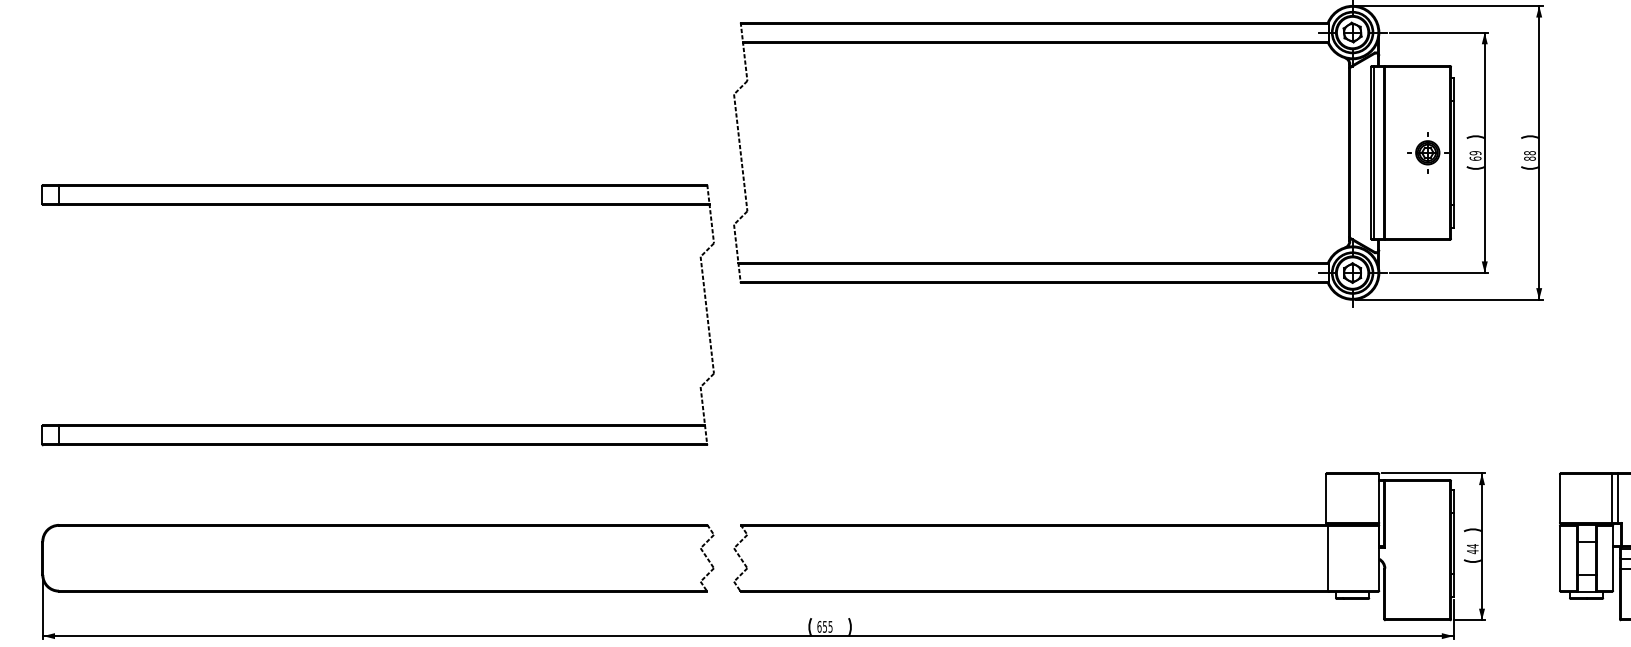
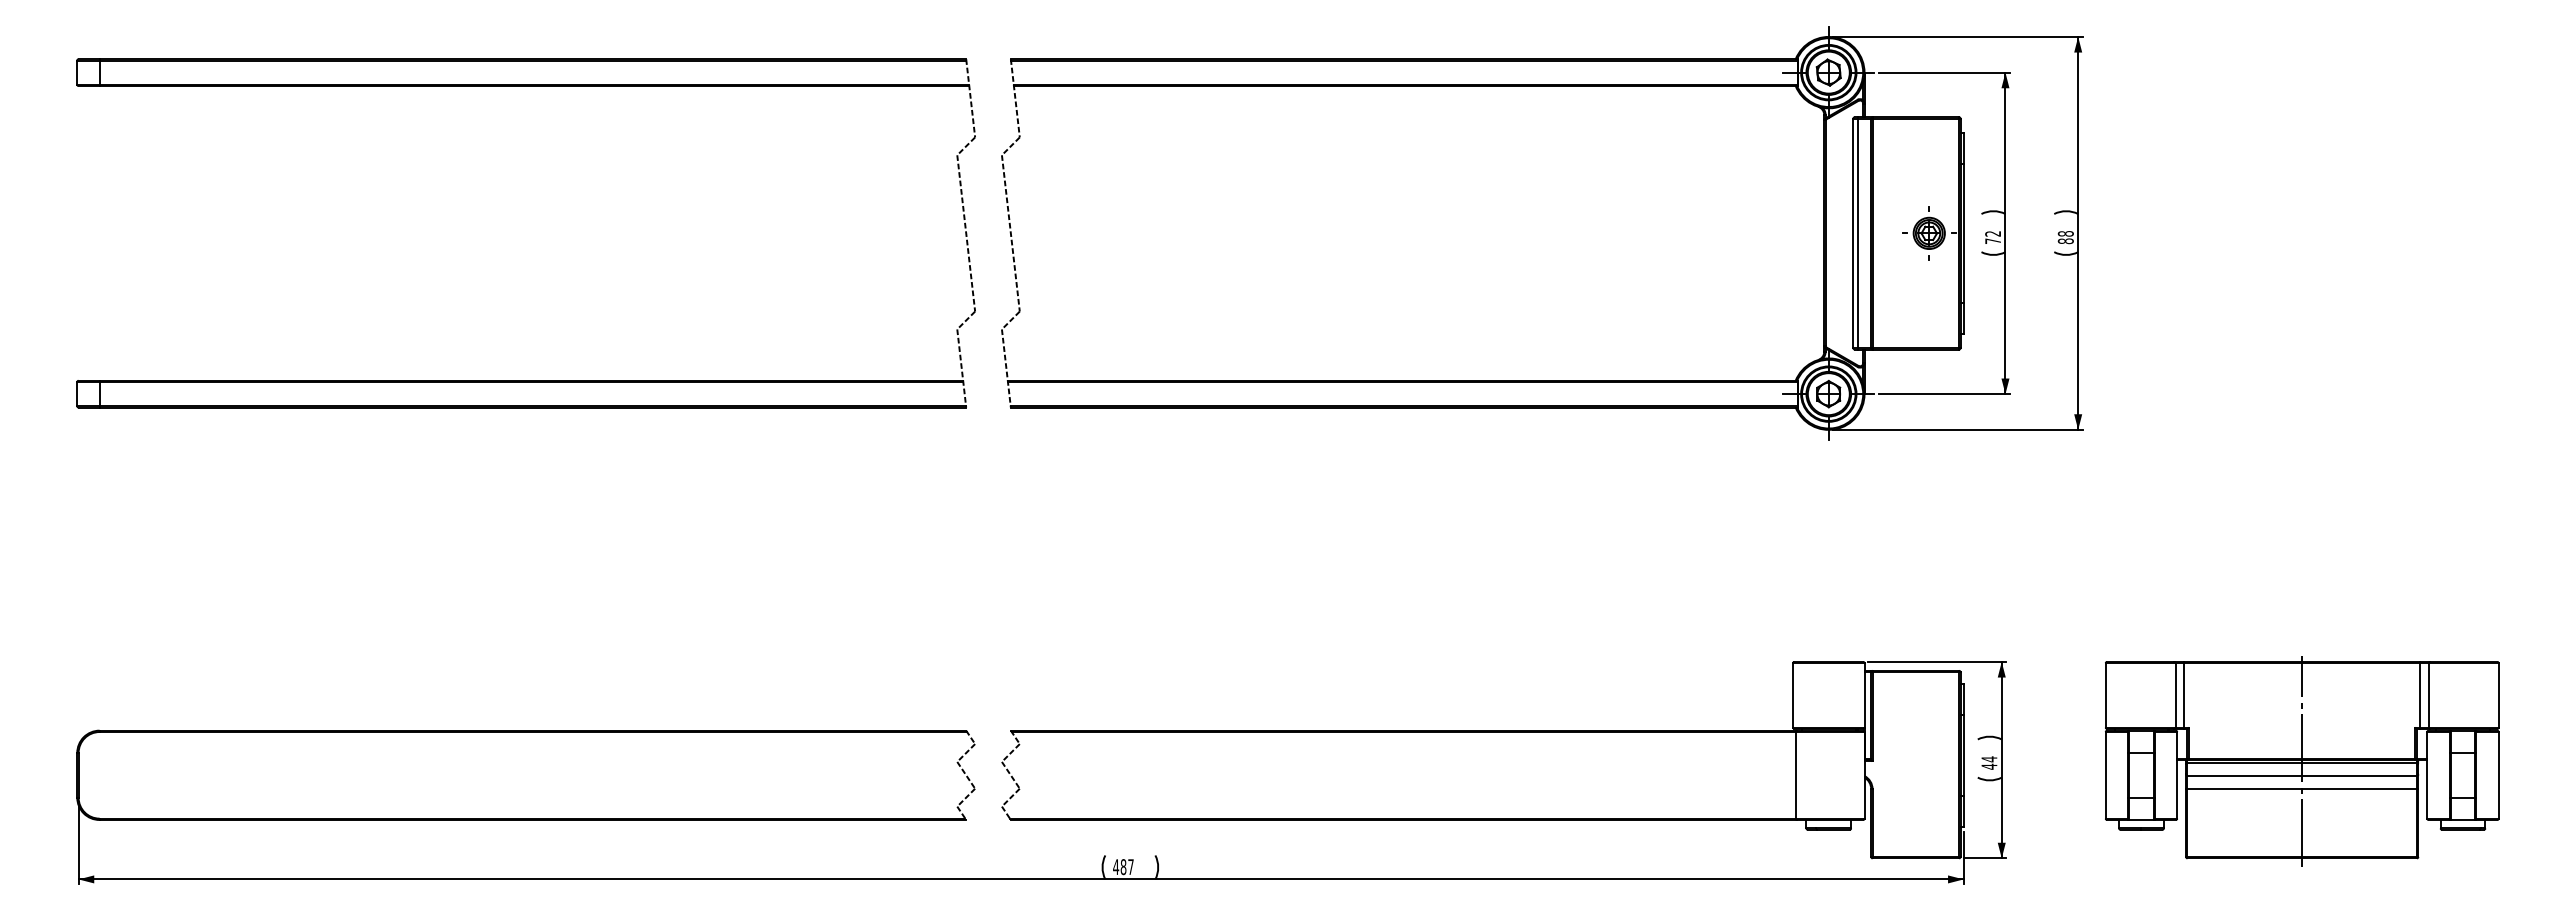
text: (1475, 155) -> (1993, 237), 69 -> 72
part: (377, 205) -> (525, 86), moved
text: (824, 627) -> (1123, 867), 655 -> 487

